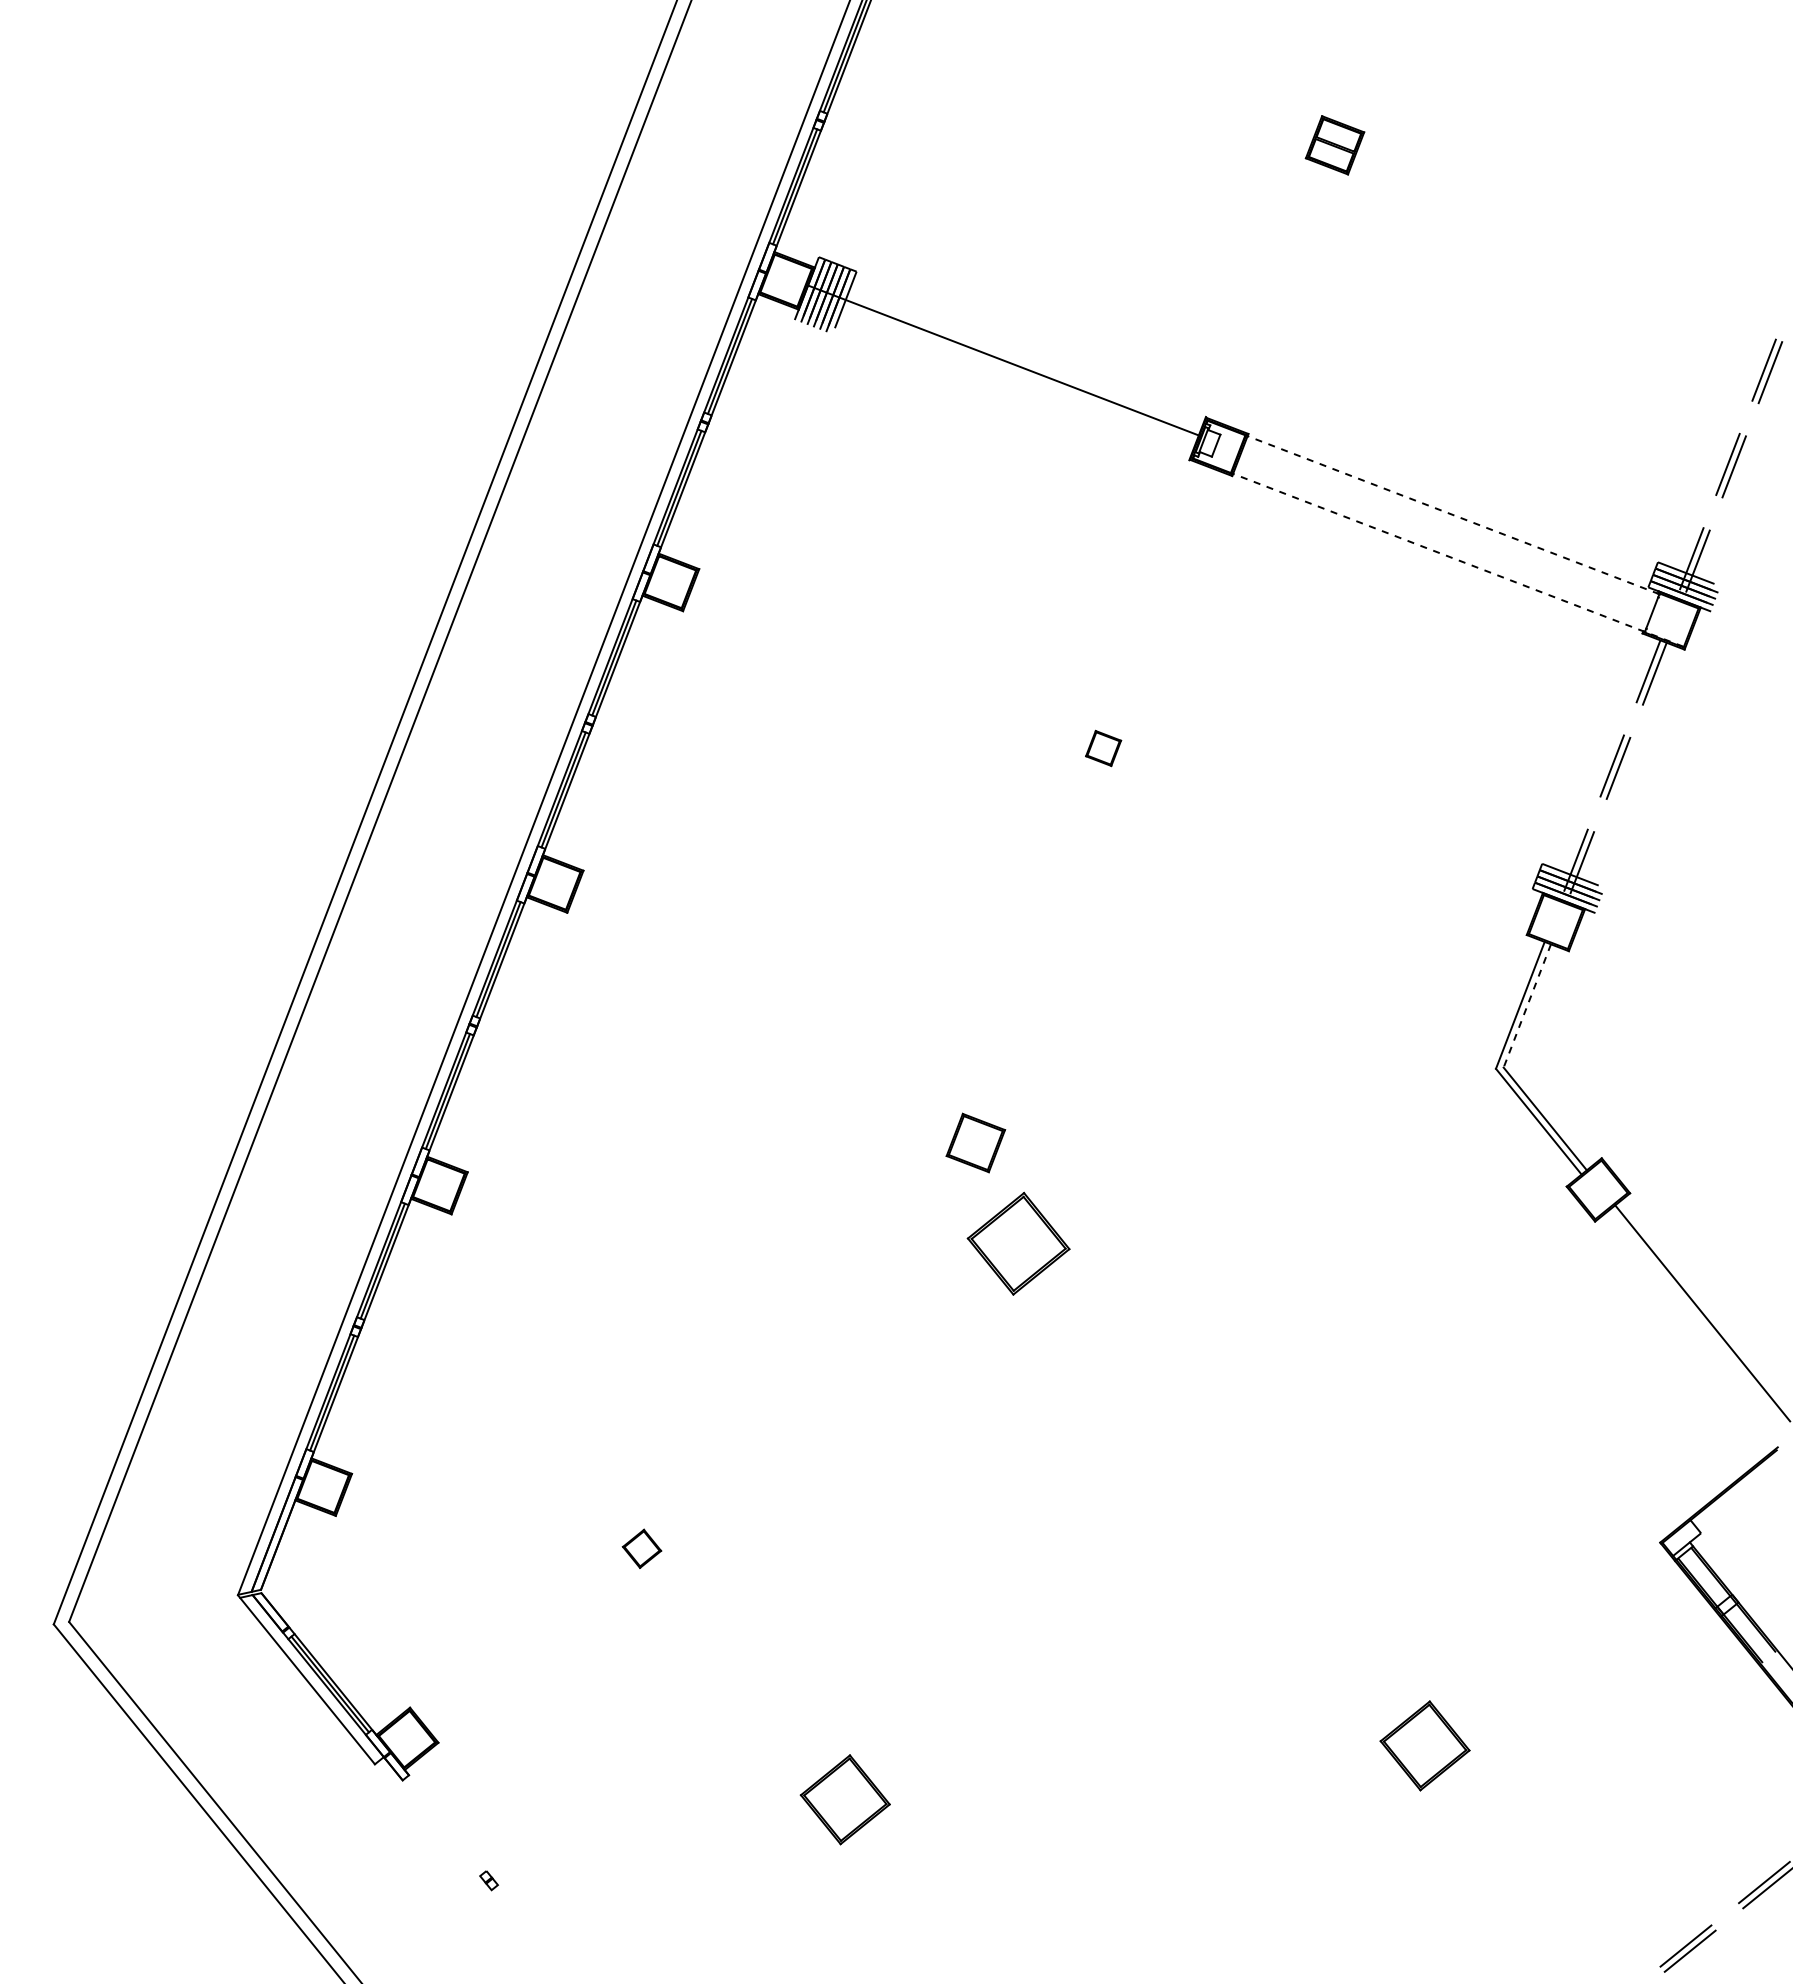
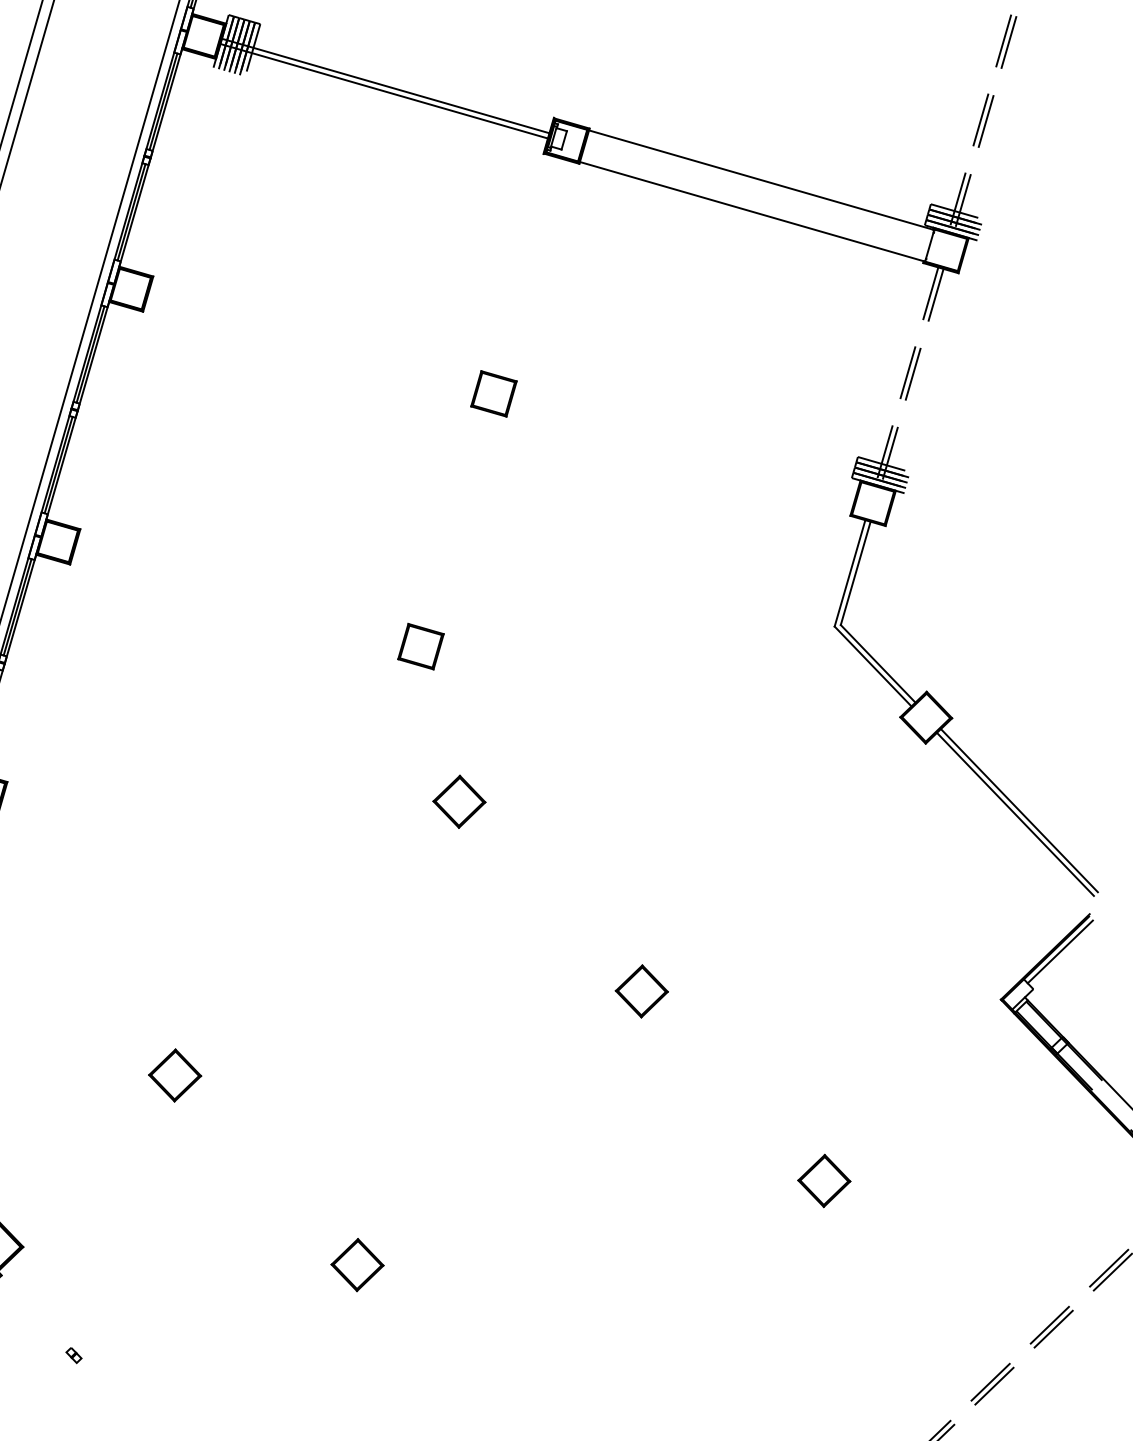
line: (1001, 366) -> (384, 91), added
line: (1452, 514) -> (760, 179), dashed -> solid
line: (1456, 559) -> (767, 215), dashed -> solid
part: (1103, 748) -> (493, 393), size x1.67
line: (1527, 1006) -> (855, 573), dashed -> solid
part: (975, 1142) -> (420, 646), moved
part: (1018, 1243) -> (459, 801), size x0.62
line: (1696, 1317) -> (1014, 814), added
line: (1737, 1490) -> (1059, 951), added
part: (1221, 1494) -> (641, 991), added
part: (641, 1548) -> (174, 1075), size x1.67
part: (1425, 1745) -> (824, 1180), size x0.71
part: (845, 1799) -> (357, 1264), size x0.71

